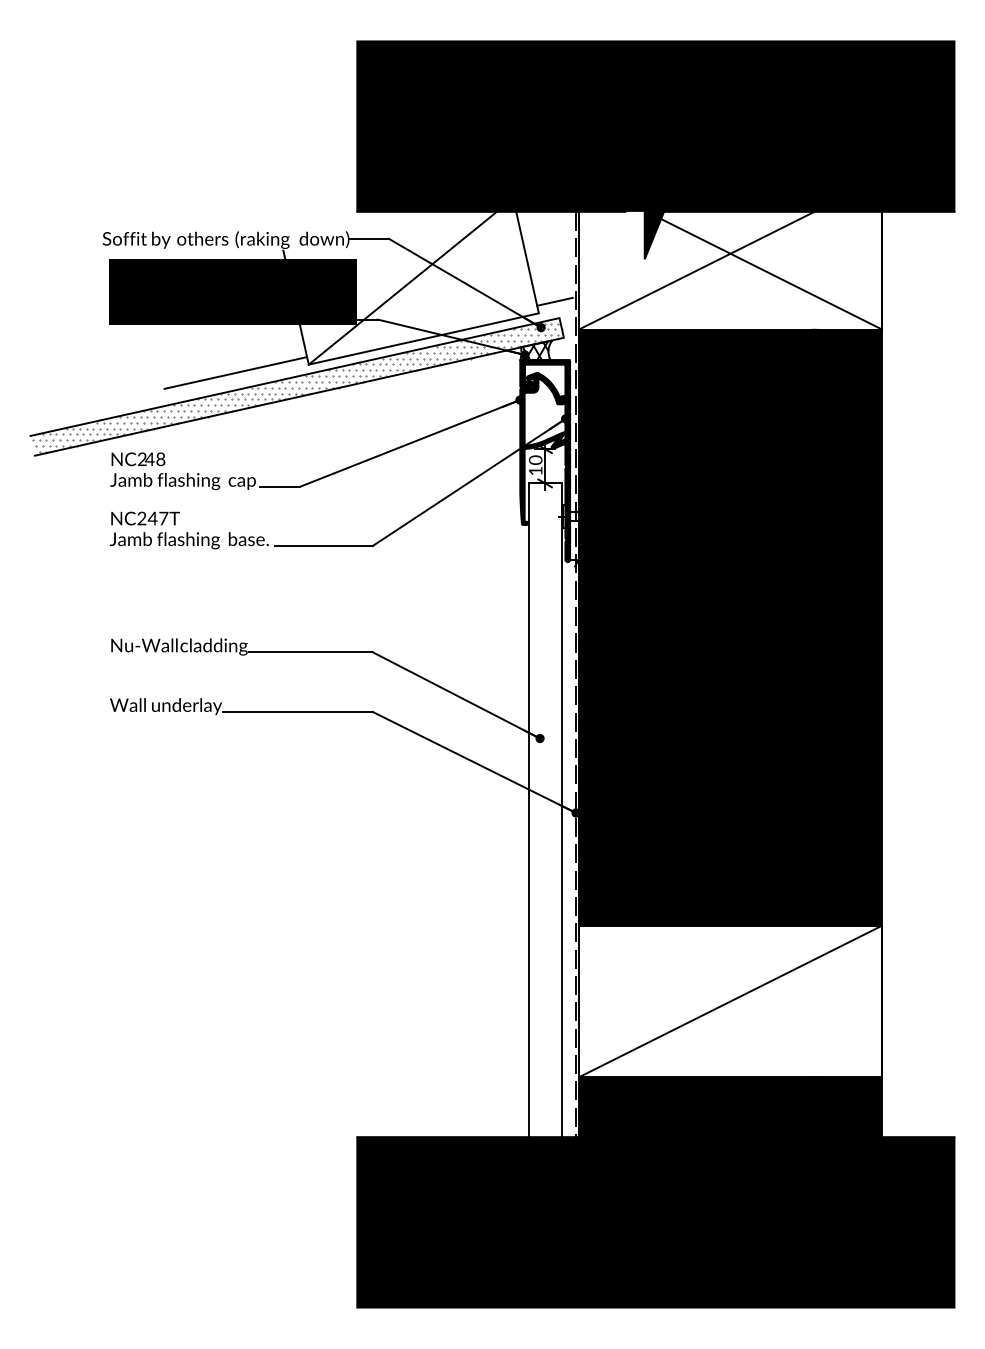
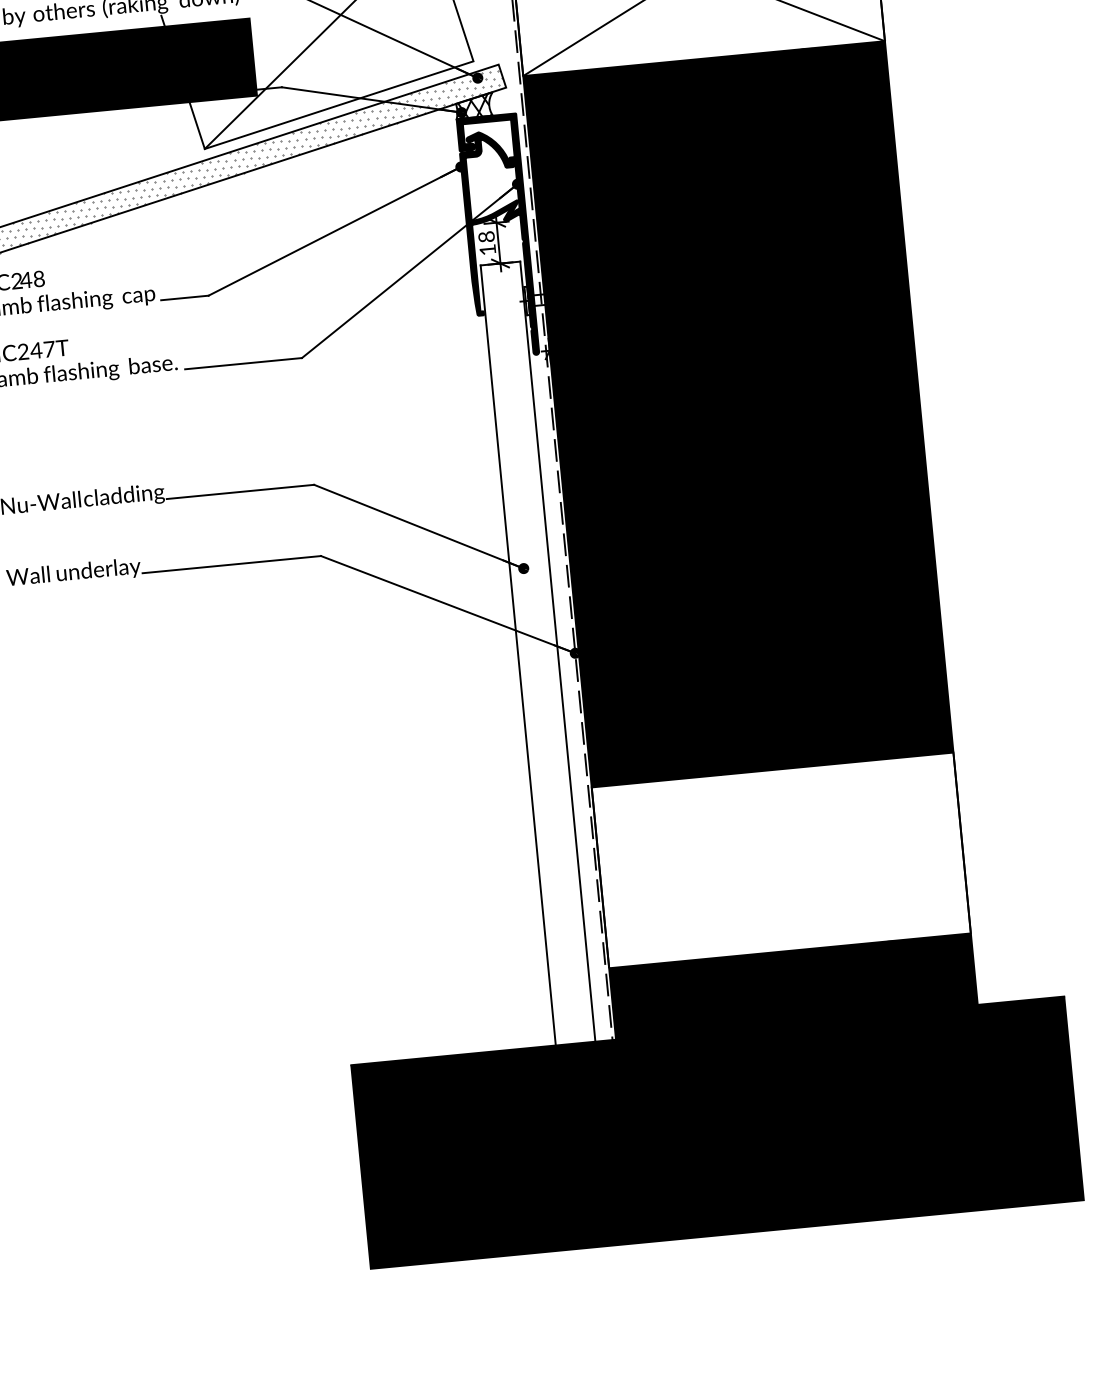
line: (554, 301) -> (490, 45), removed
line: (234, 372) -> (117, 166), removed
text: (536, 459) -> (487, 236), 10 -> 18
line: (730, 1001) -> (781, 860), removed

